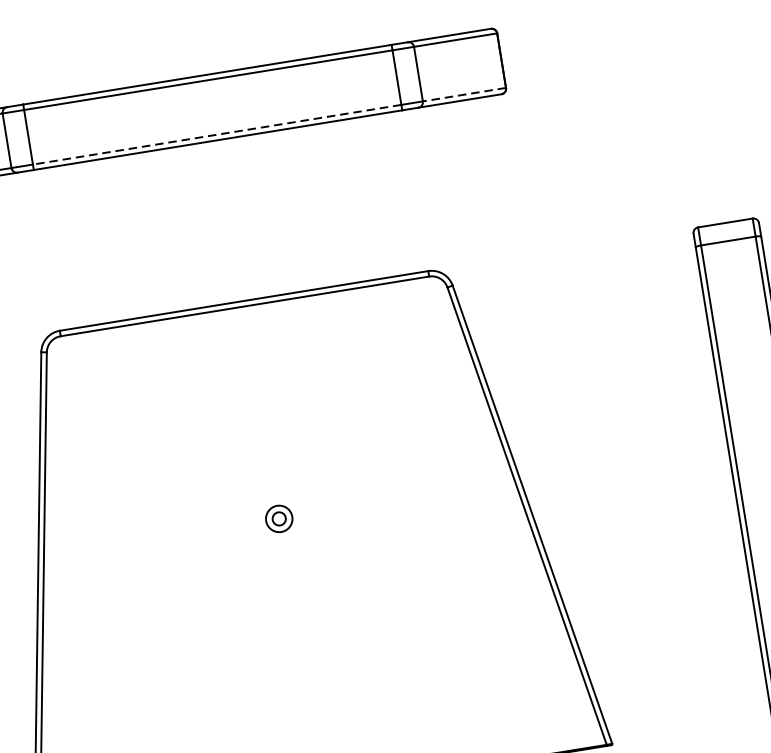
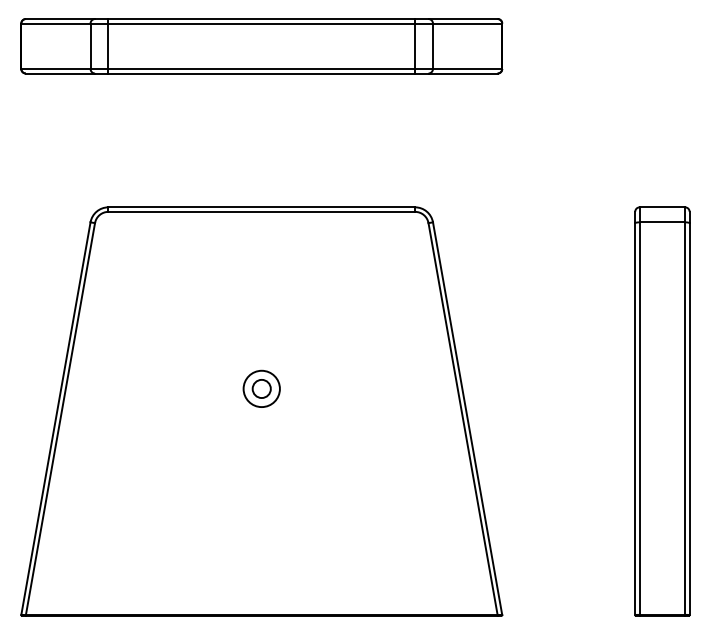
line: (464, 94) -> (467, 68), dashed -> solid
line: (216, 134) -> (261, 68), dashed -> solid
part: (279, 518) -> (261, 388), size x1.67

